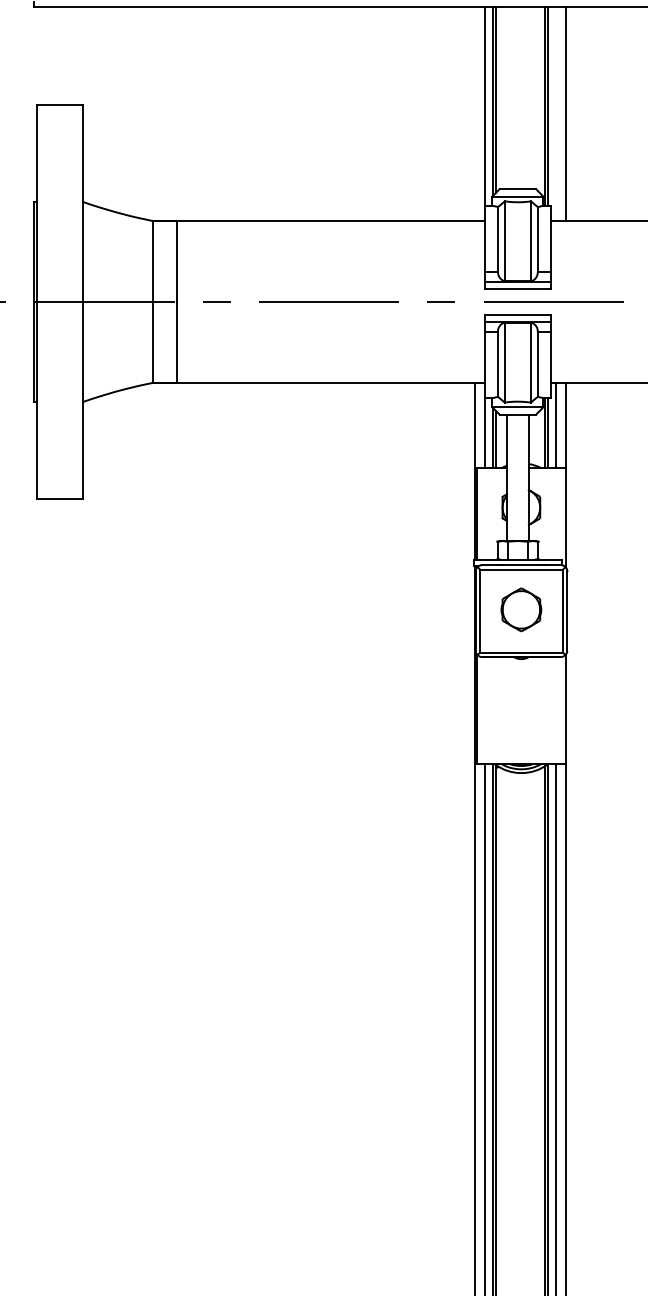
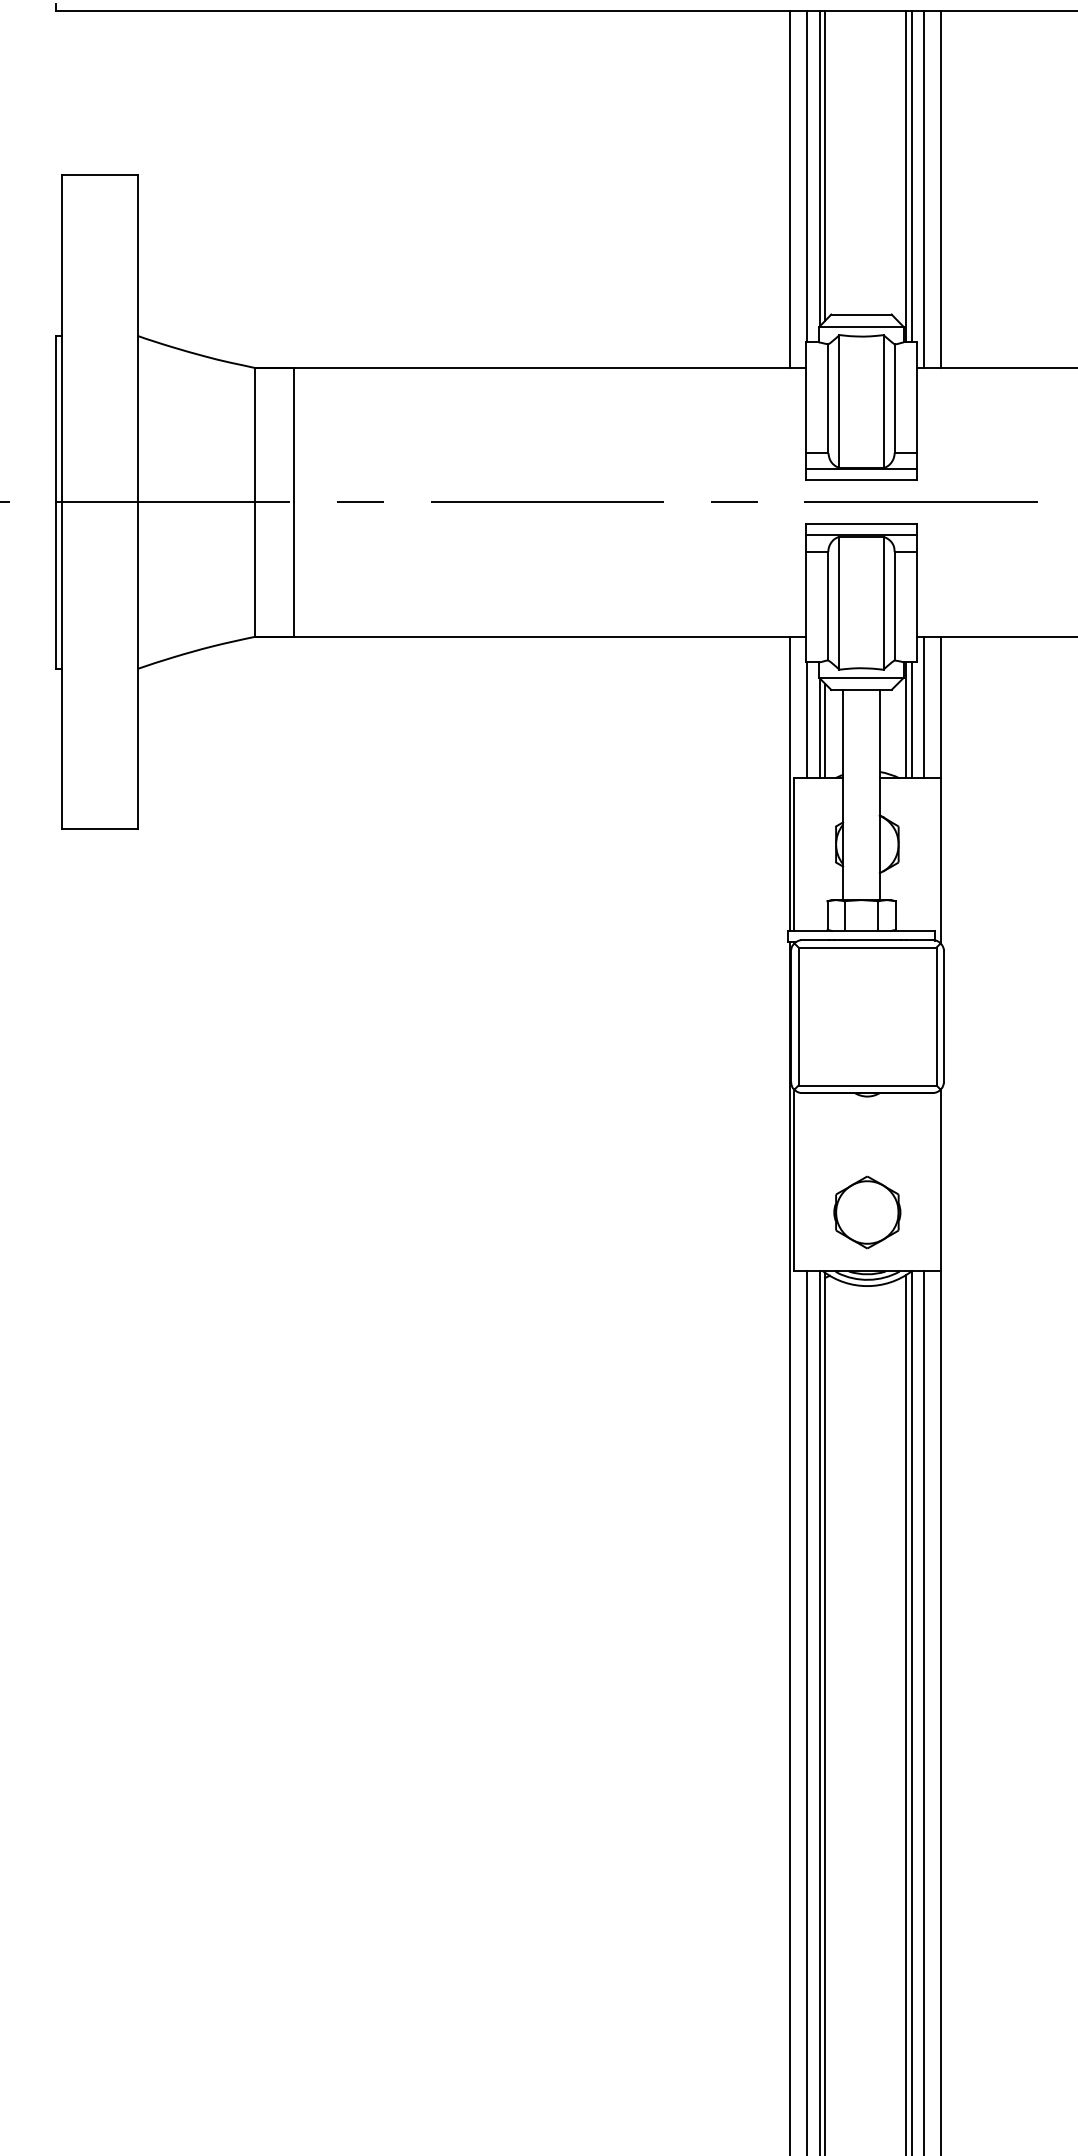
line: (474, 113) -> (789, 188), added
line: (555, 113) -> (924, 188), added
part: (521, 609) -> (867, 1211), moved

